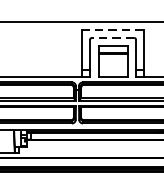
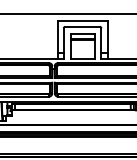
line: (112, 30) -> (82, 20), dashed -> solid
line: (112, 37) -> (82, 26), dashed -> solid

